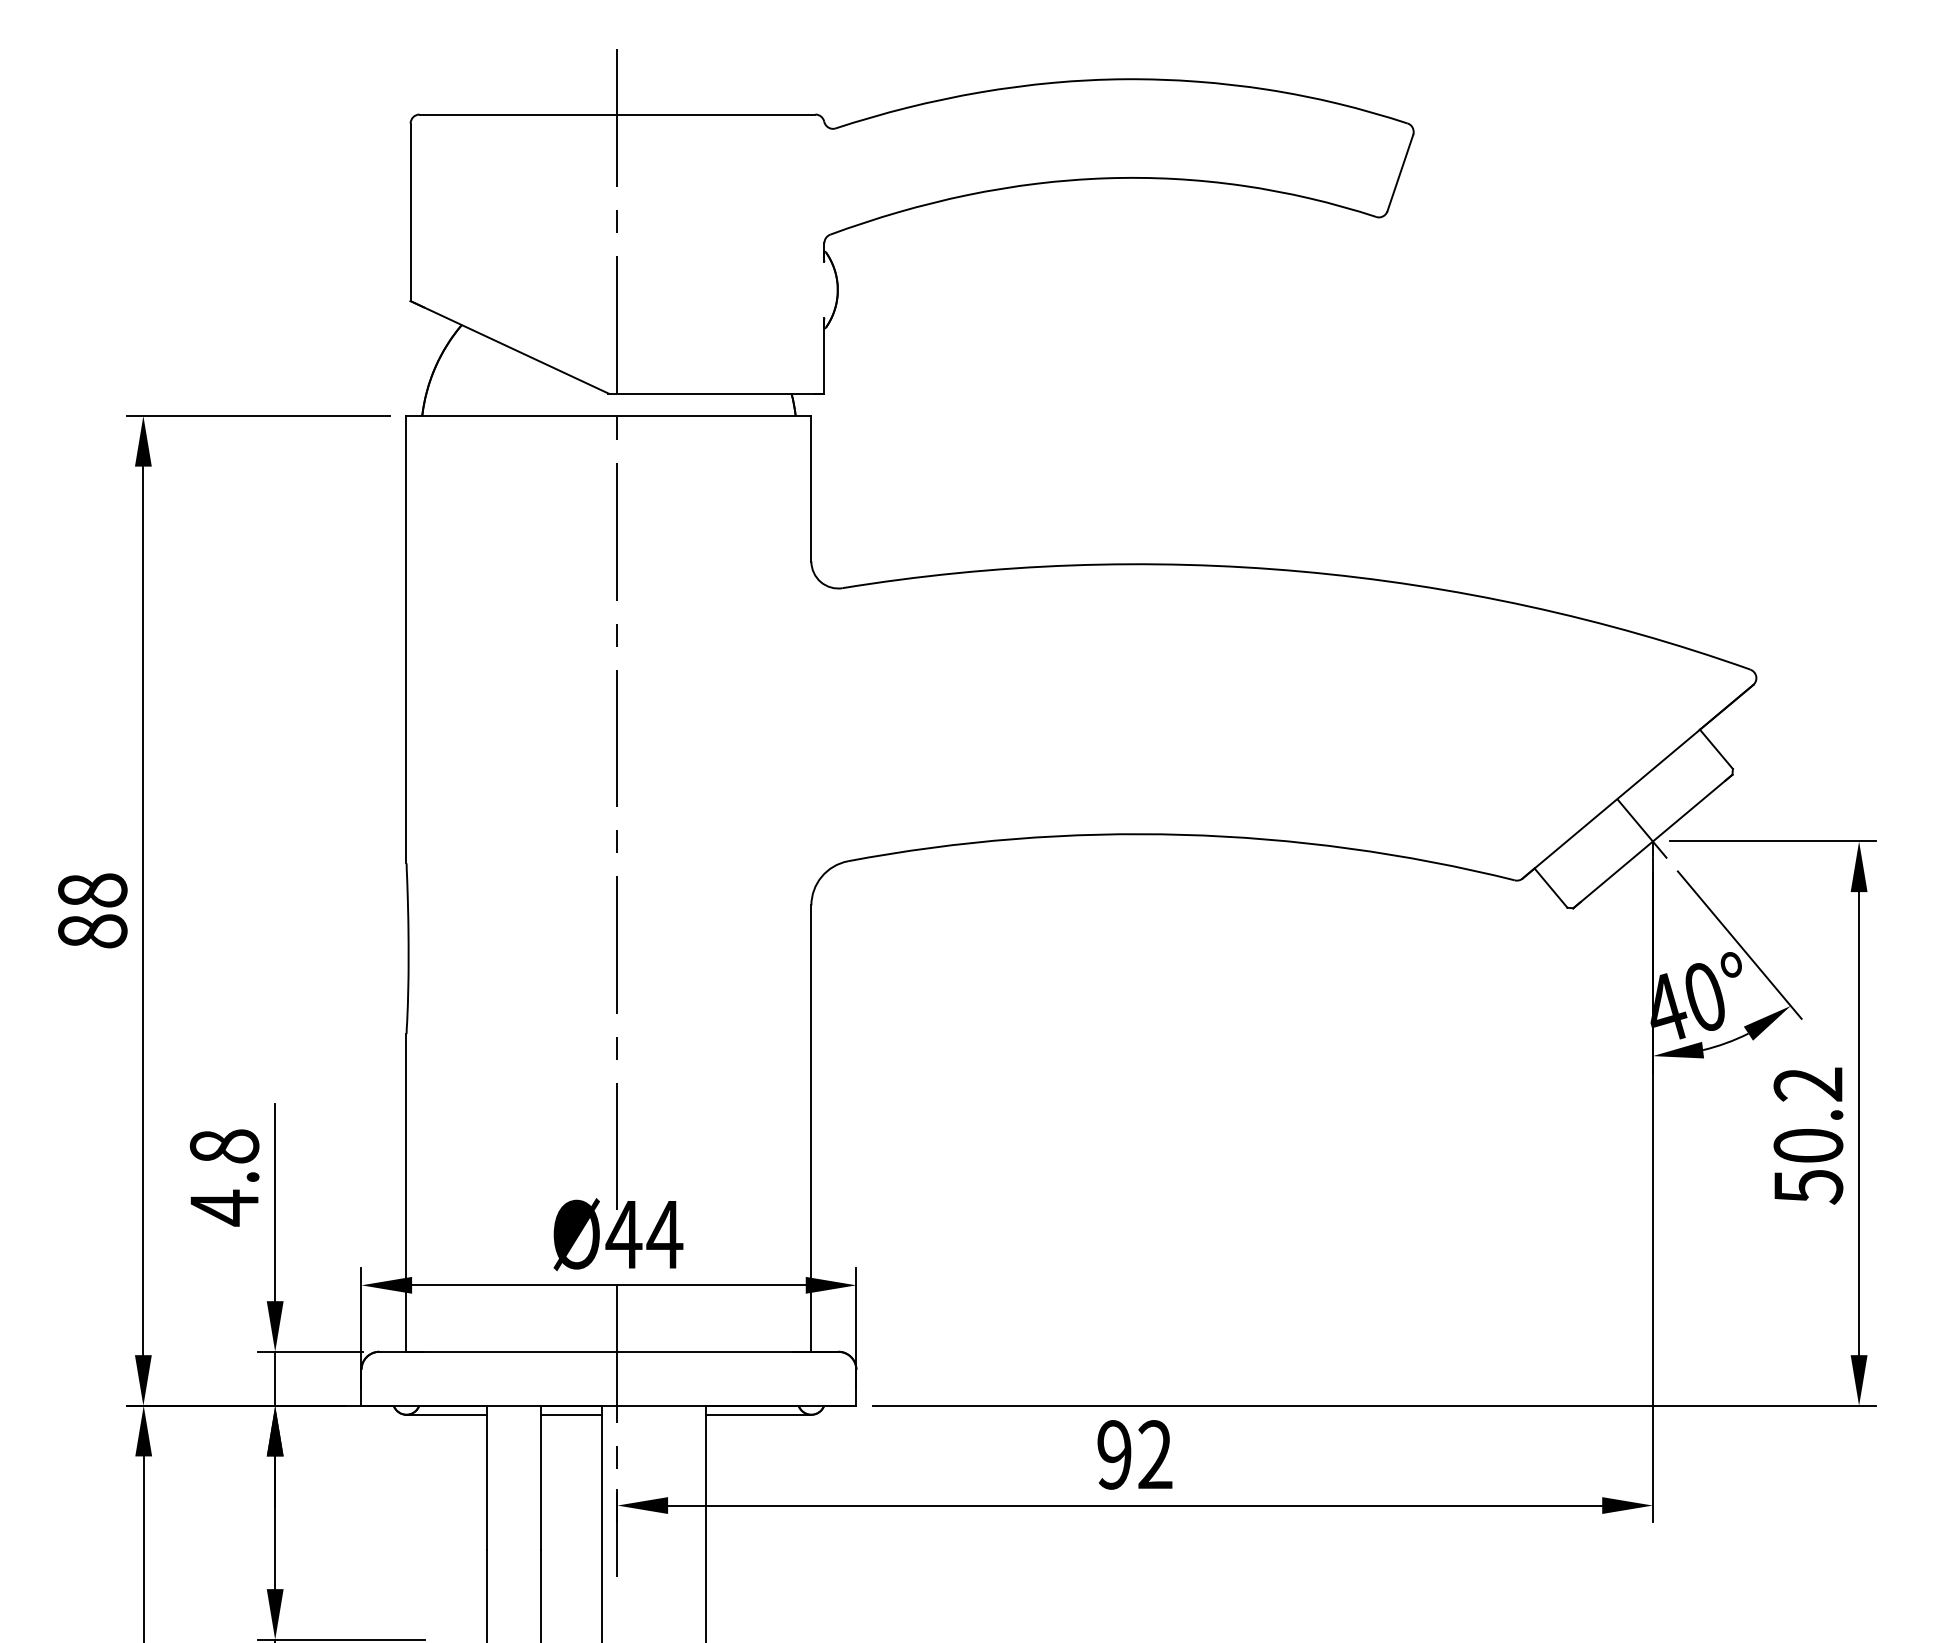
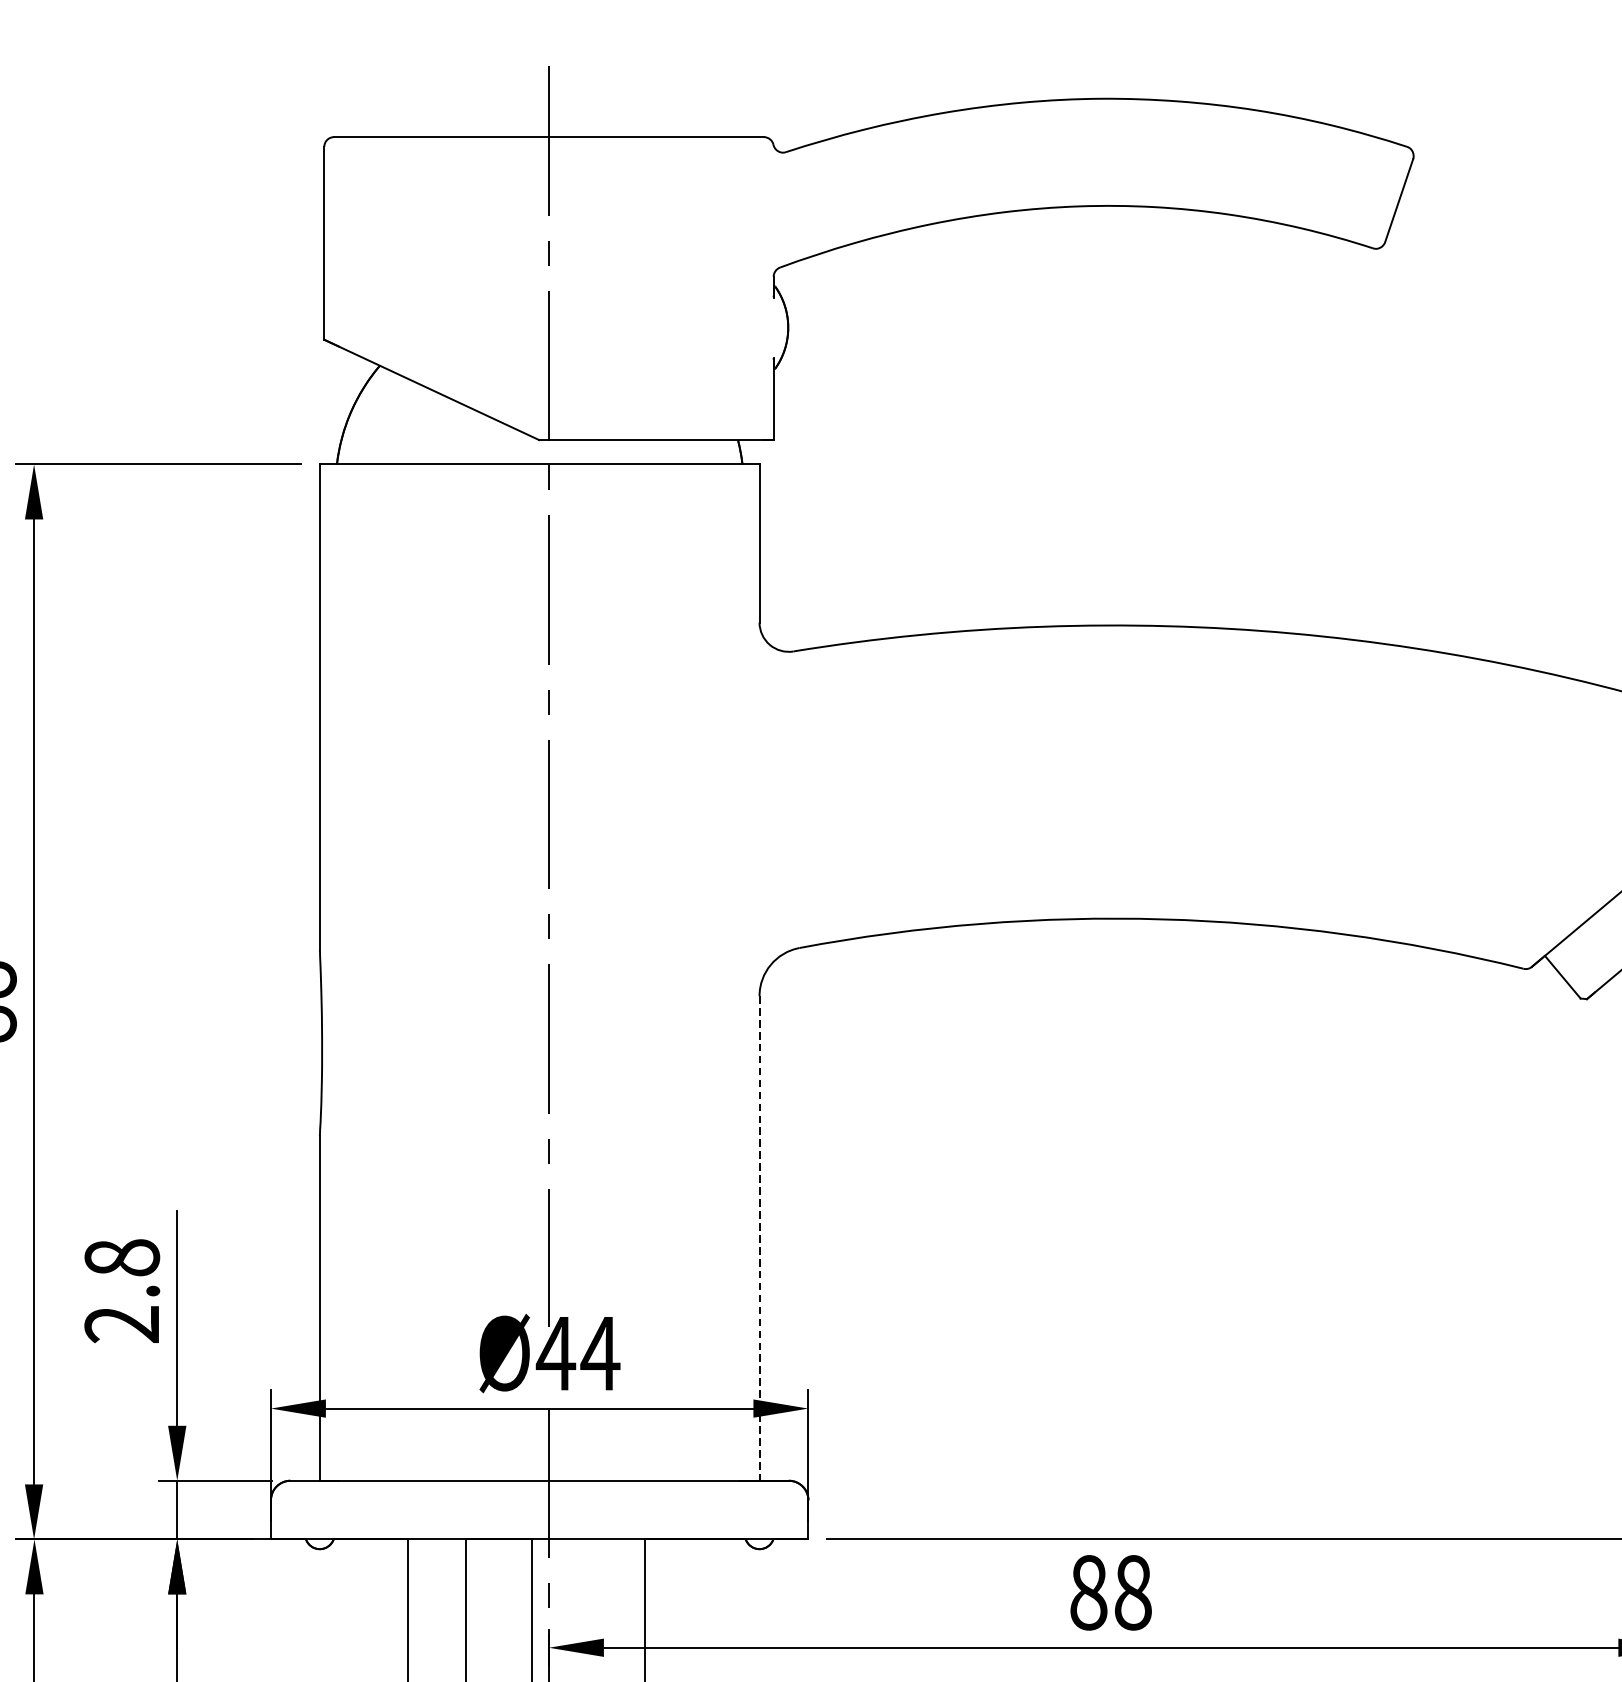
line: (811, 1129) -> (759, 1239), solid -> dashed
text: (223, 1207) -> (121, 1324), 4.8 -> 2.8
line: (446, 1414) -> (363, 1548), removed
line: (571, 1414) -> (499, 1548), removed
line: (758, 1414) -> (702, 1548), removed
text: (1134, 1454) -> (1110, 1592), 92 -> 88

